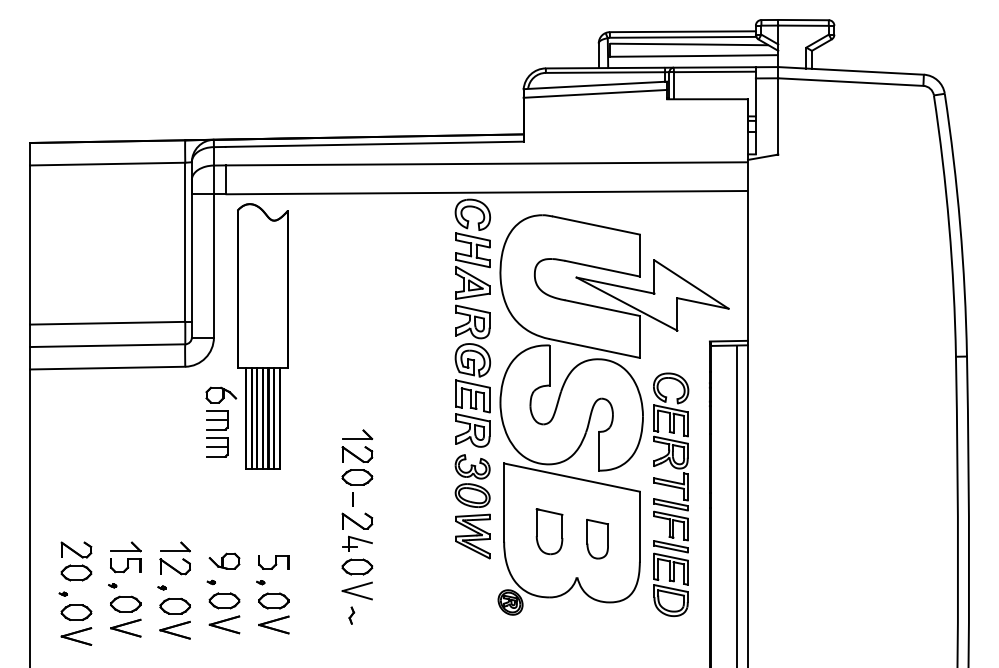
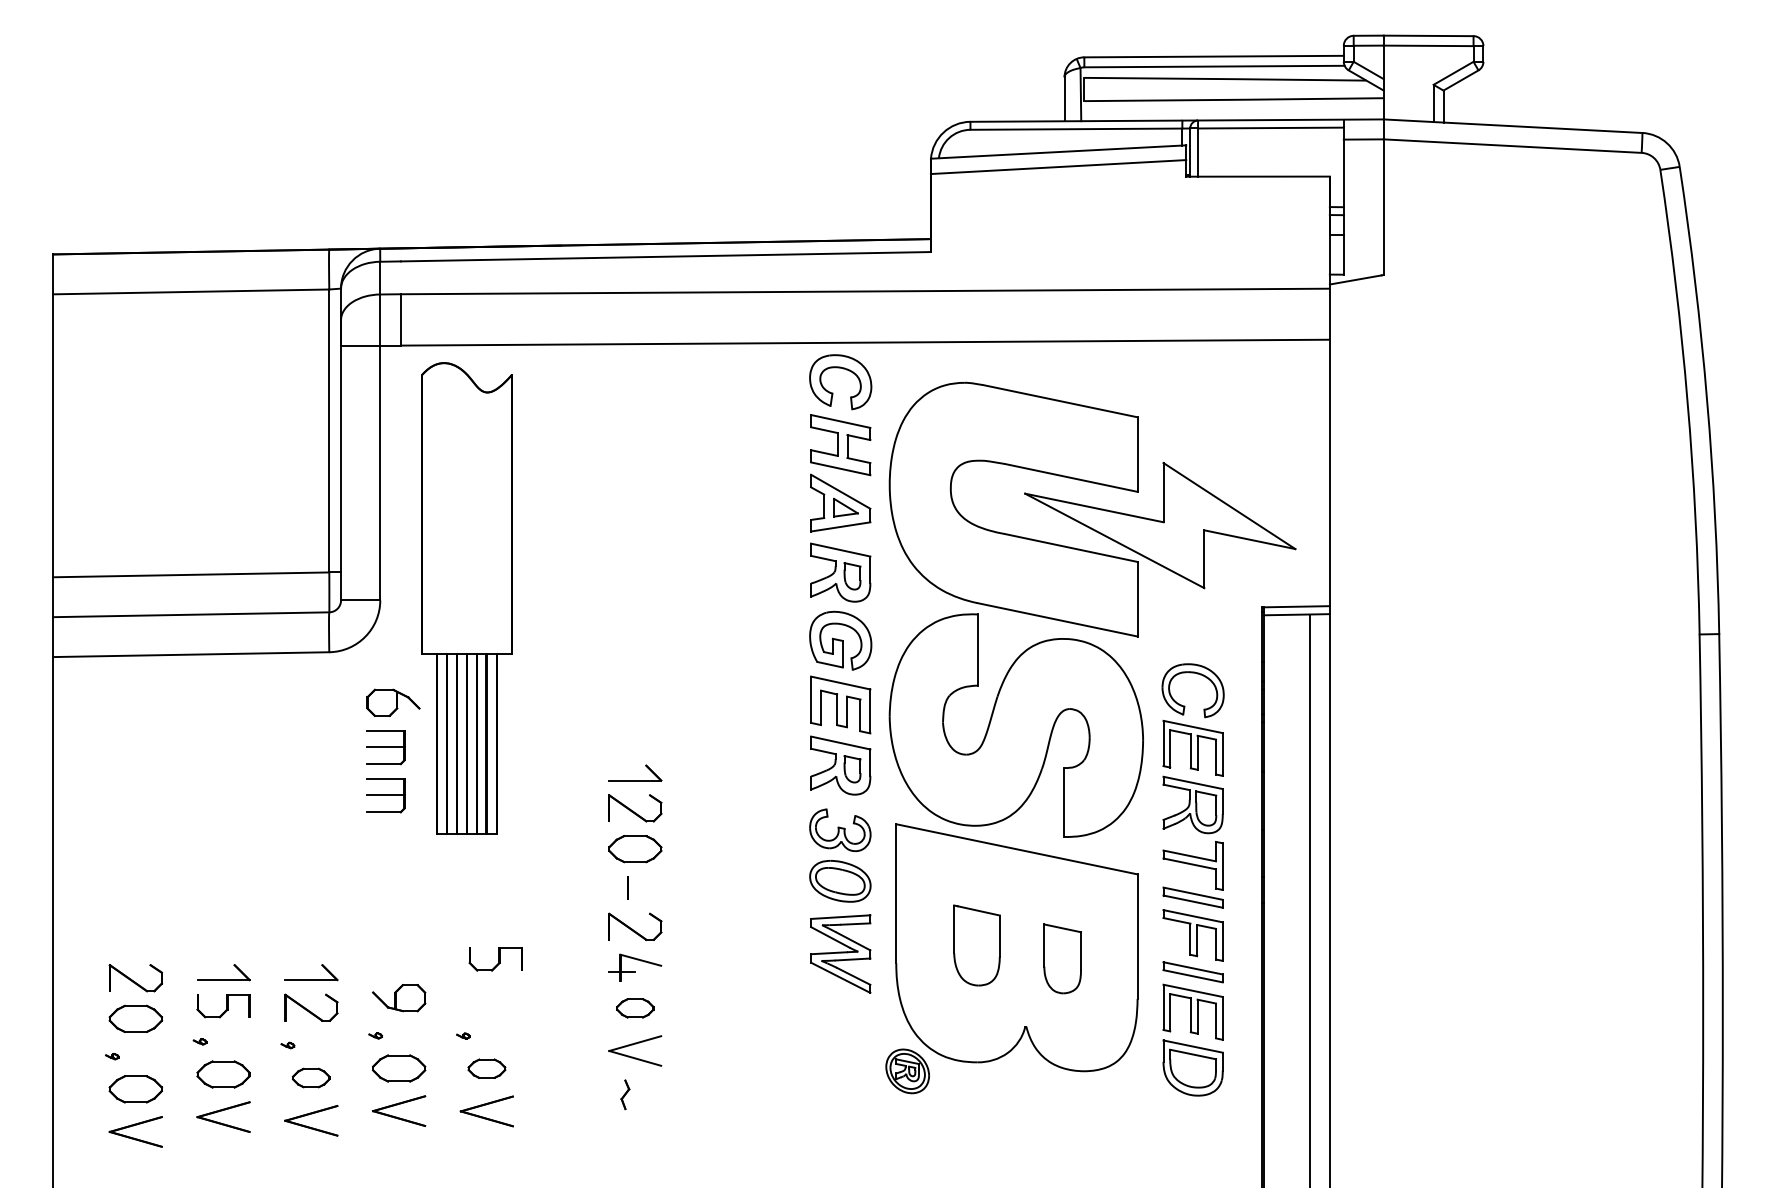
part: (273, 562) -> (495, 959), moved
part: (357, 566) -> (635, 1007), size x0.7
part: (273, 600) -> (486, 1067), size x0.7
part: (174, 605) -> (310, 1076), size x0.7

